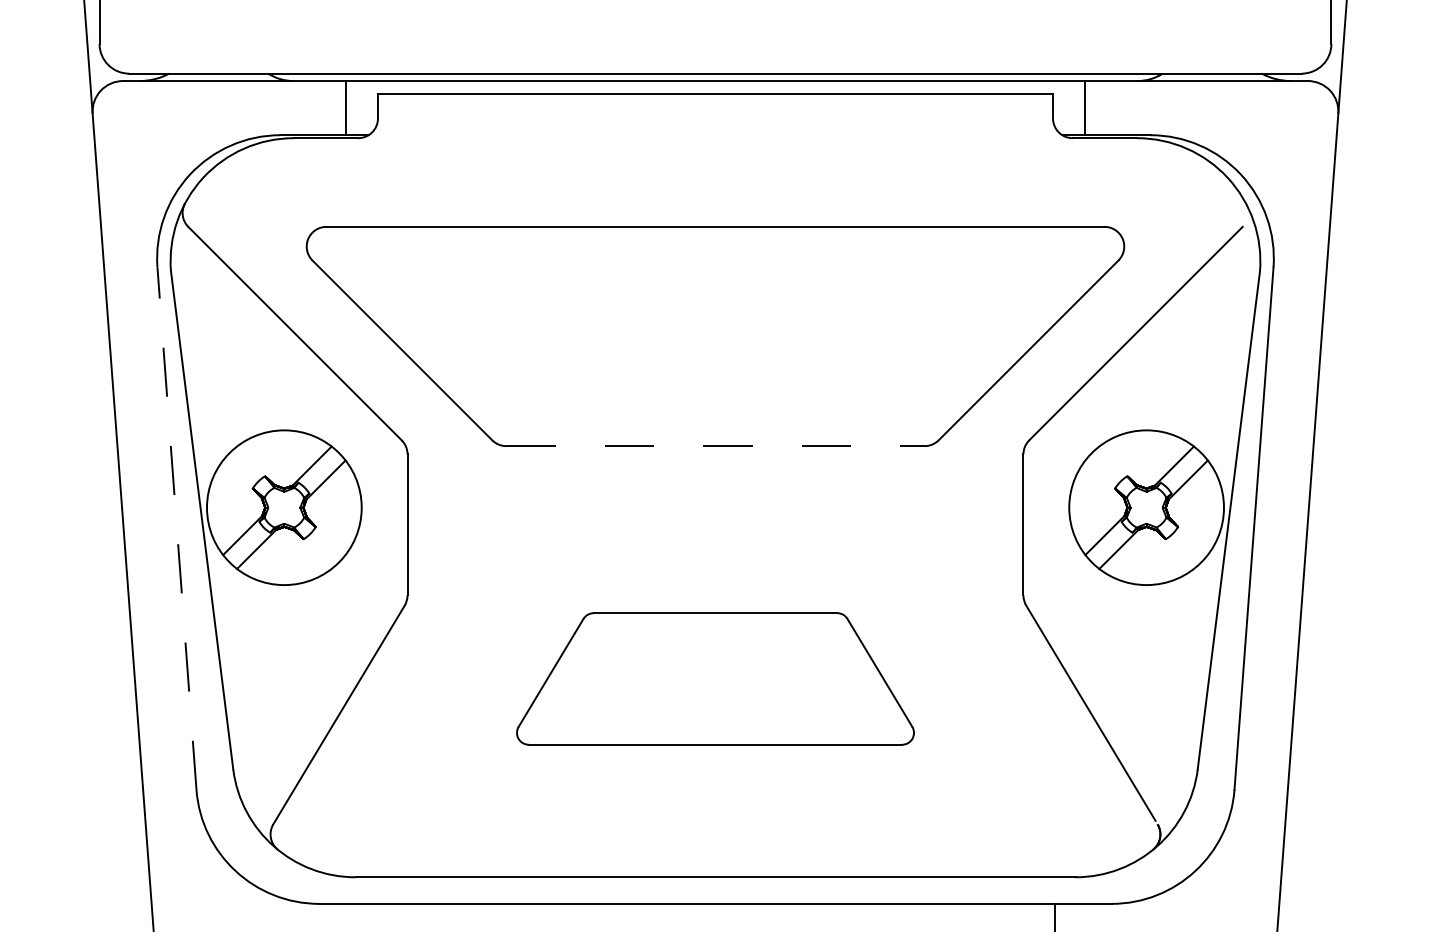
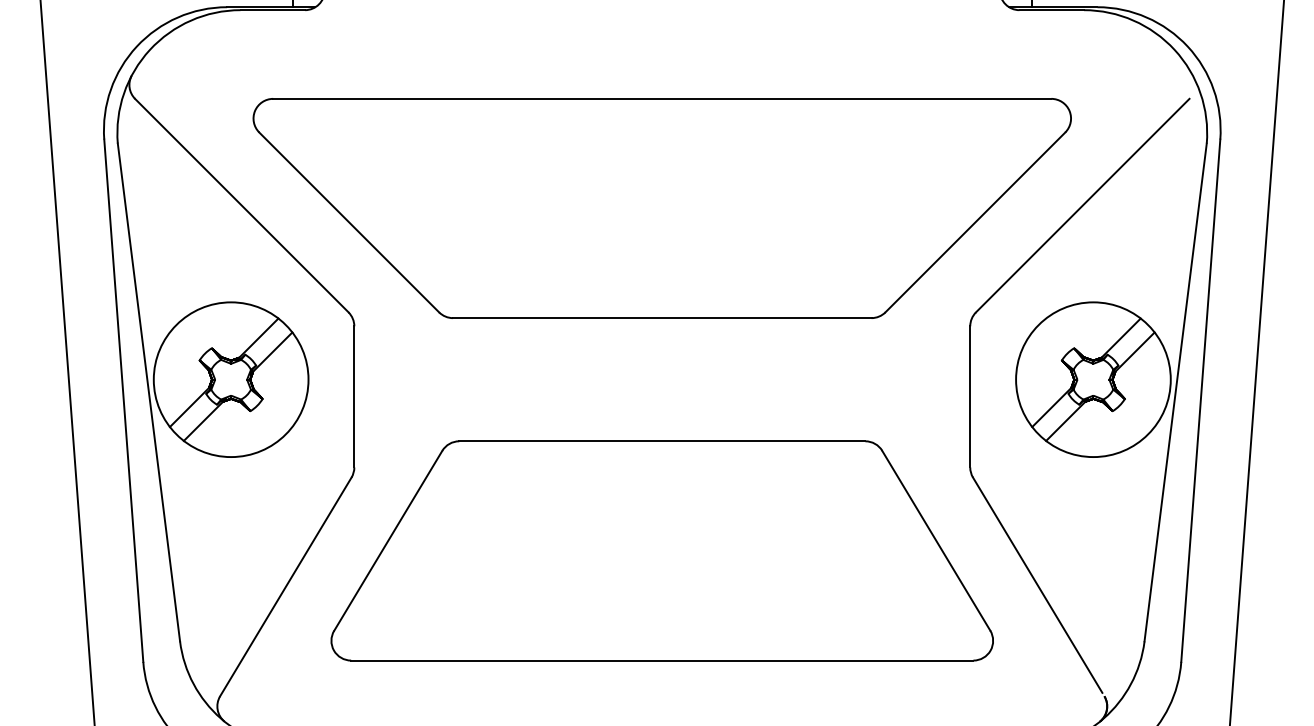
line: (715, 446) -> (662, 318), dashed -> solid
line: (176, 528) -> (123, 400), dashed -> solid
part: (715, 678) -> (662, 550), size x1.67

